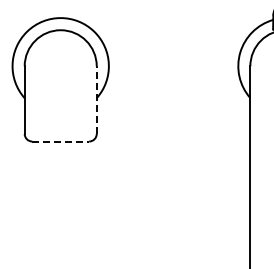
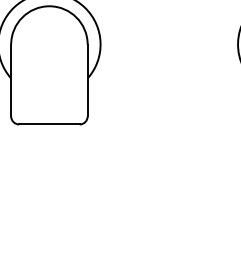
line: (96, 100) -> (87, 80), dashed -> solid
line: (61, 141) -> (50, 124), dashed -> solid

